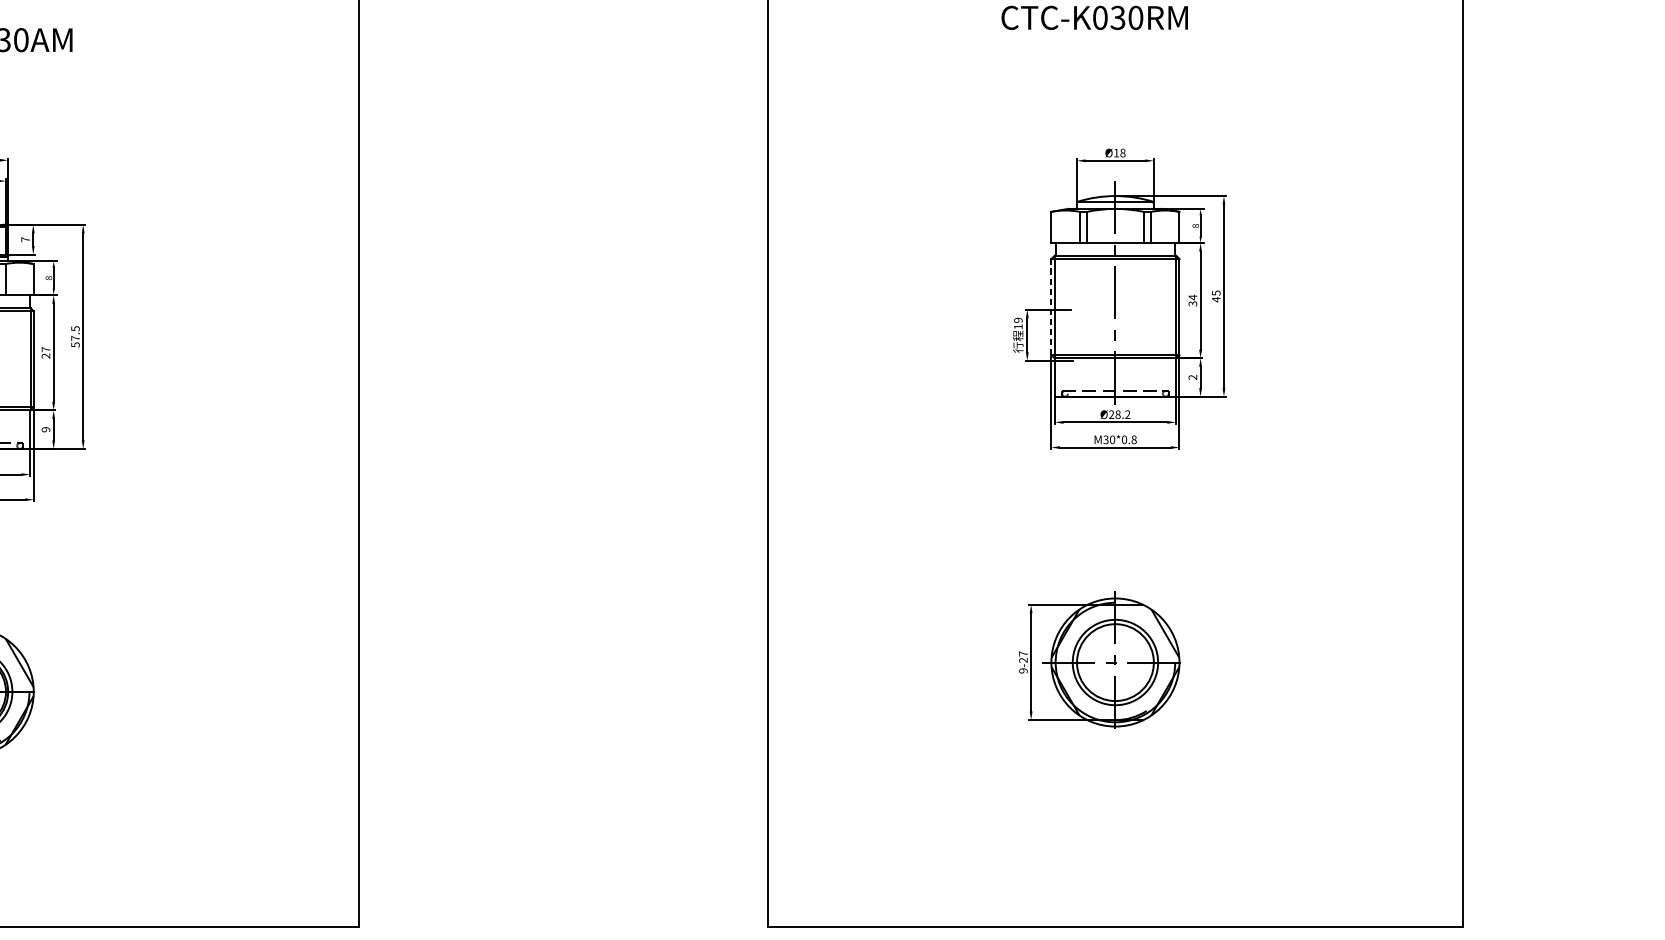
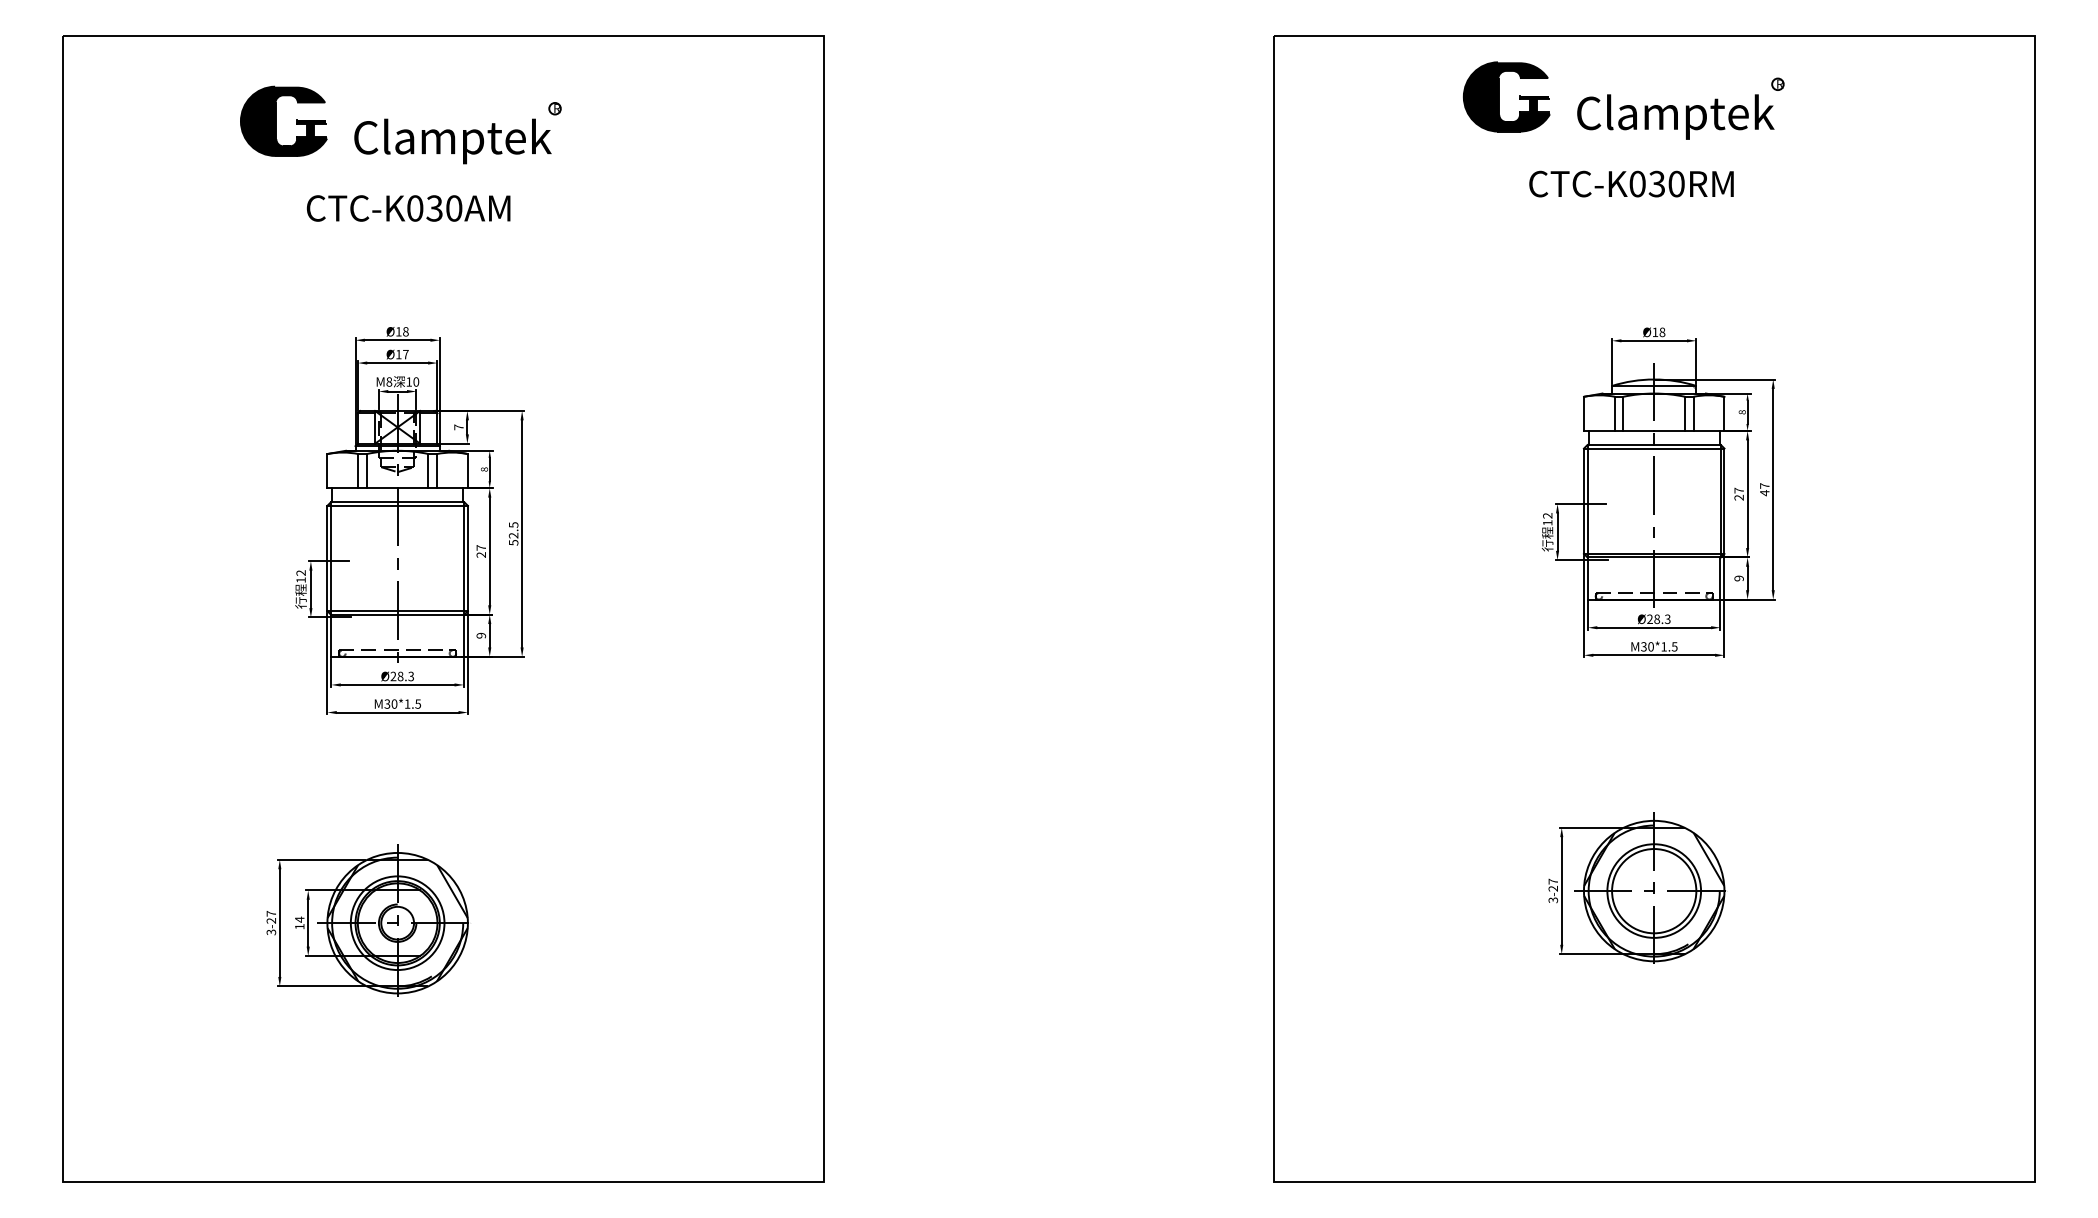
text: (1216, 292) -> (1764, 485), 45 -> 47
text: (1192, 300) -> (1738, 493), 34 -> 27
line: (1050, 307) -> (1583, 501), dashed -> solid
text: (1018, 320) -> (1547, 515), 19 -> 12
text: (75, 338) -> (513, 535), 57.5 -> 52.5
text: (1193, 377) -> (1739, 578), 2 -> 9
text: (1127, 414) -> (1667, 619), Ø28.2 -> Ø28.3
text: (1129, 439) -> (1669, 646), M30*0.8 -> M30*1.5
text: (1022, 671) -> (1552, 900), 9-27 -> 3-27

